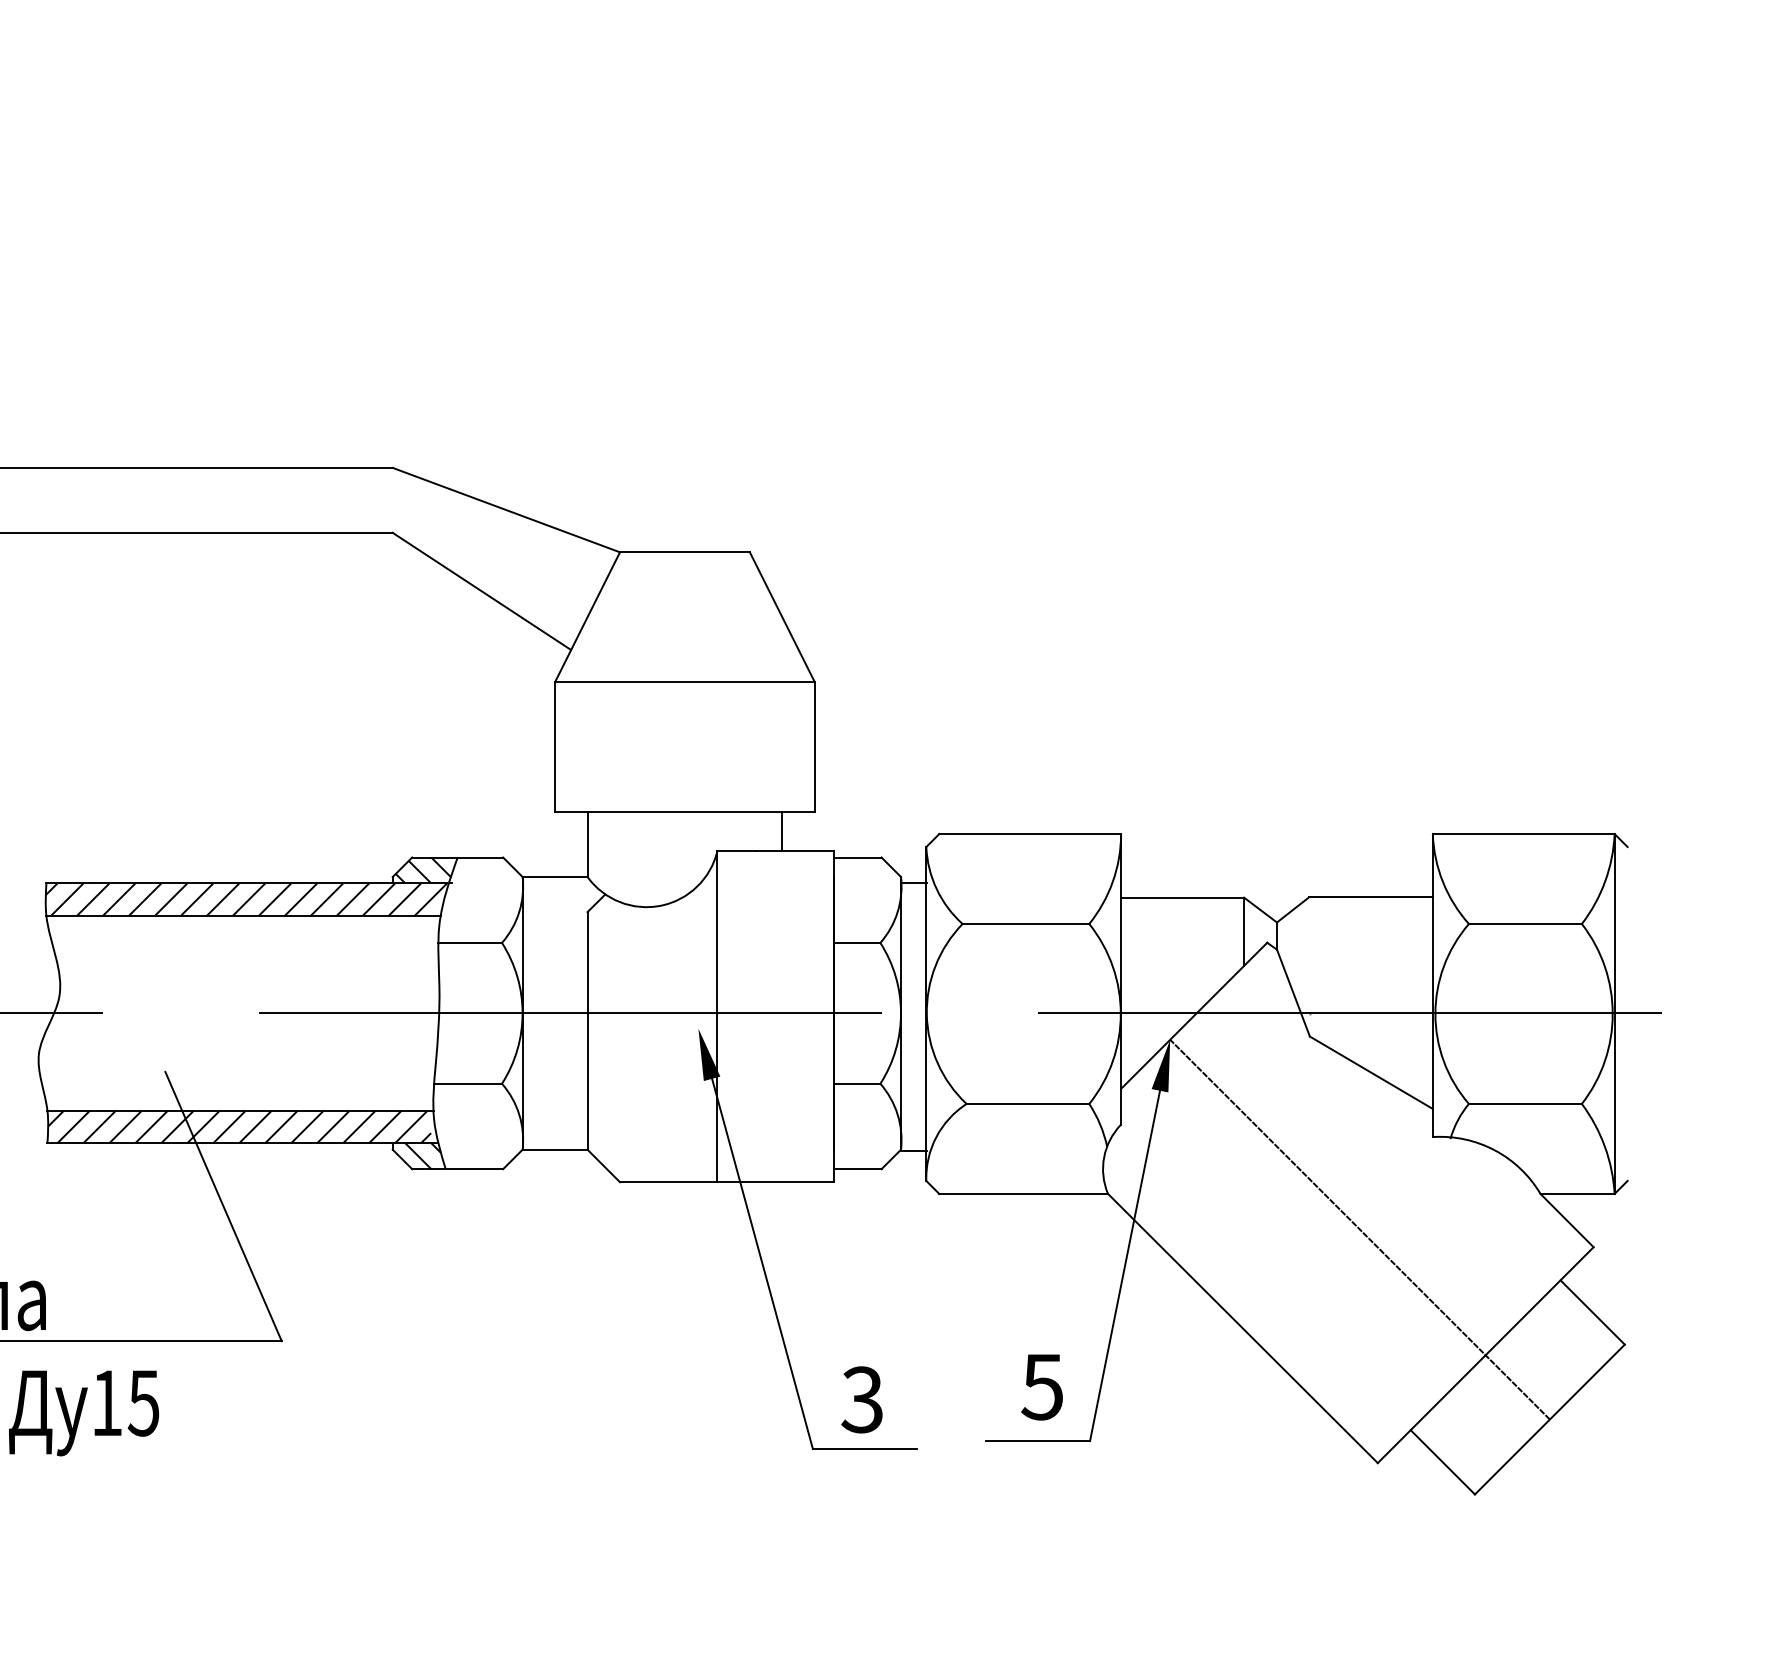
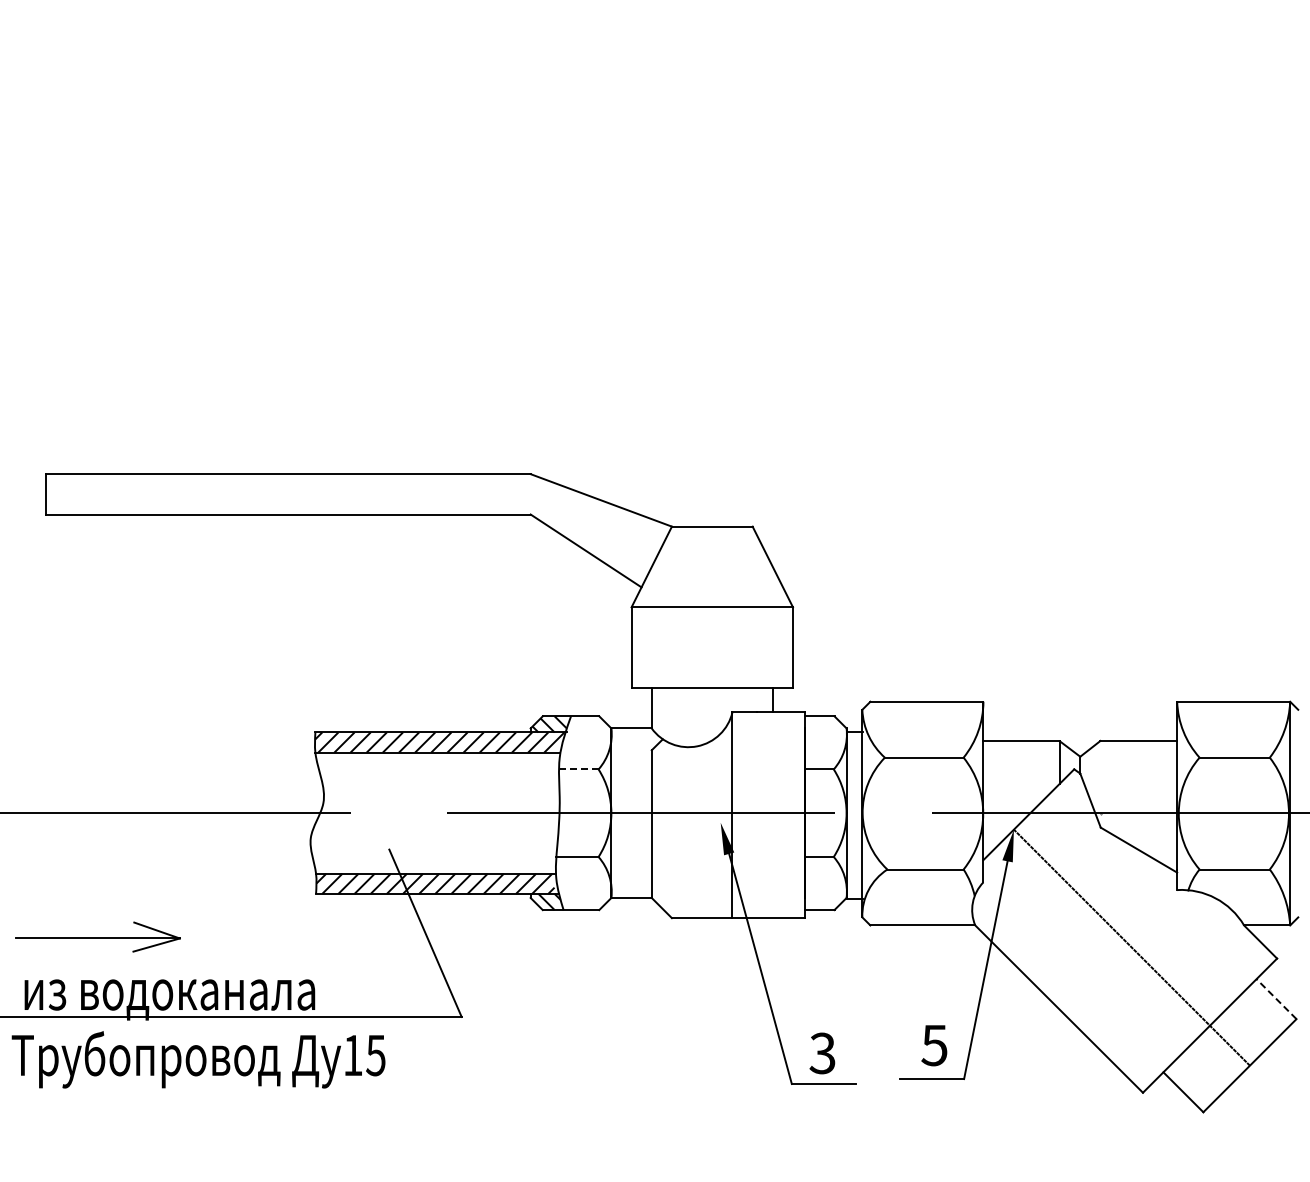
line: (469, 943) -> (578, 769), solid -> dashed
line: (1592, 1311) -> (1276, 998), solid -> dashed

